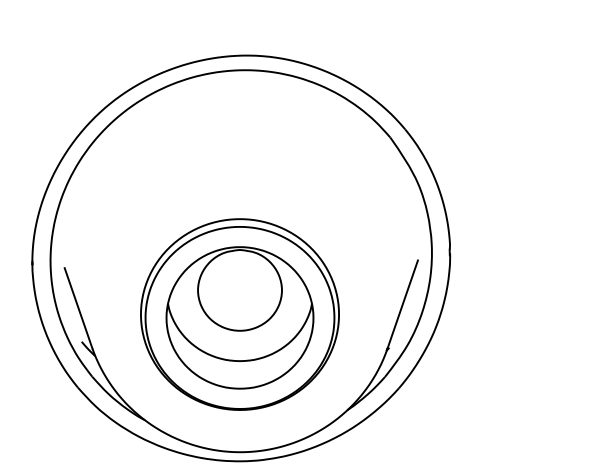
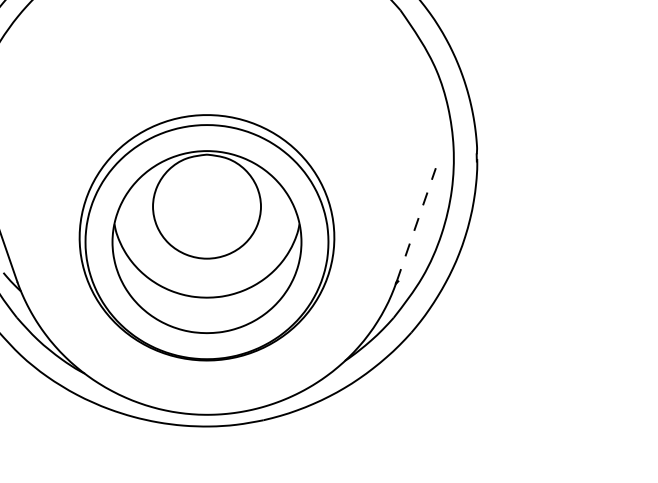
line: (402, 304) -> (415, 224), solid -> dashed

